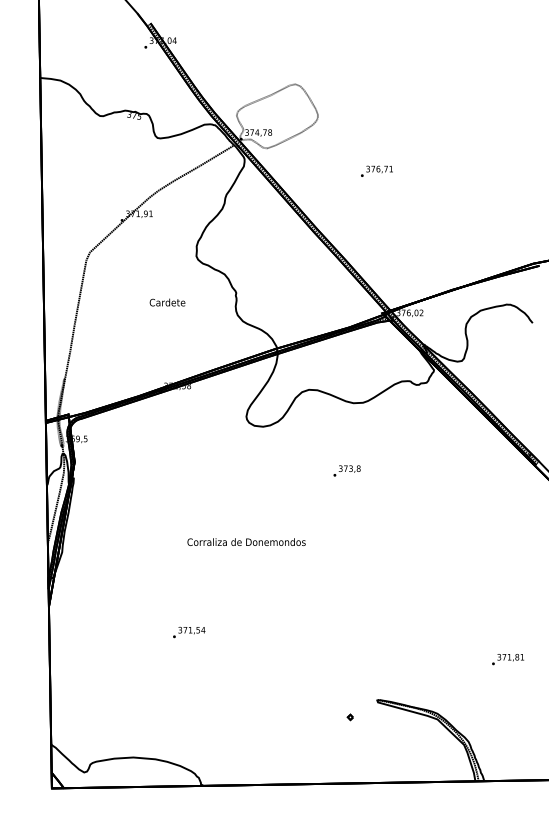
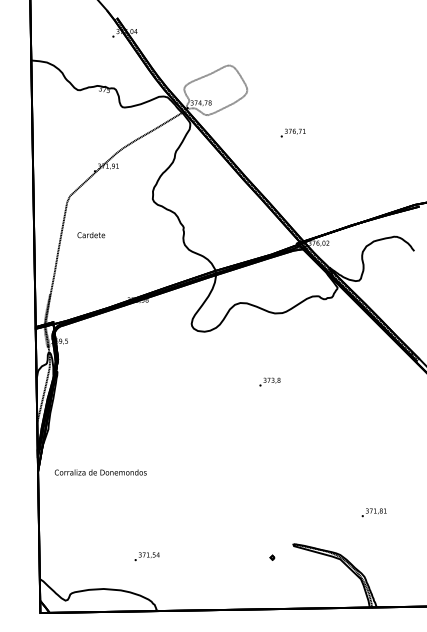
text: (167, 302) -> (91, 235), moved
text: (346, 470) -> (269, 381), moved
text: (246, 542) -> (100, 472), moved
text: (188, 632) -> (146, 556), moved
text: (507, 659) -> (373, 512), moved

